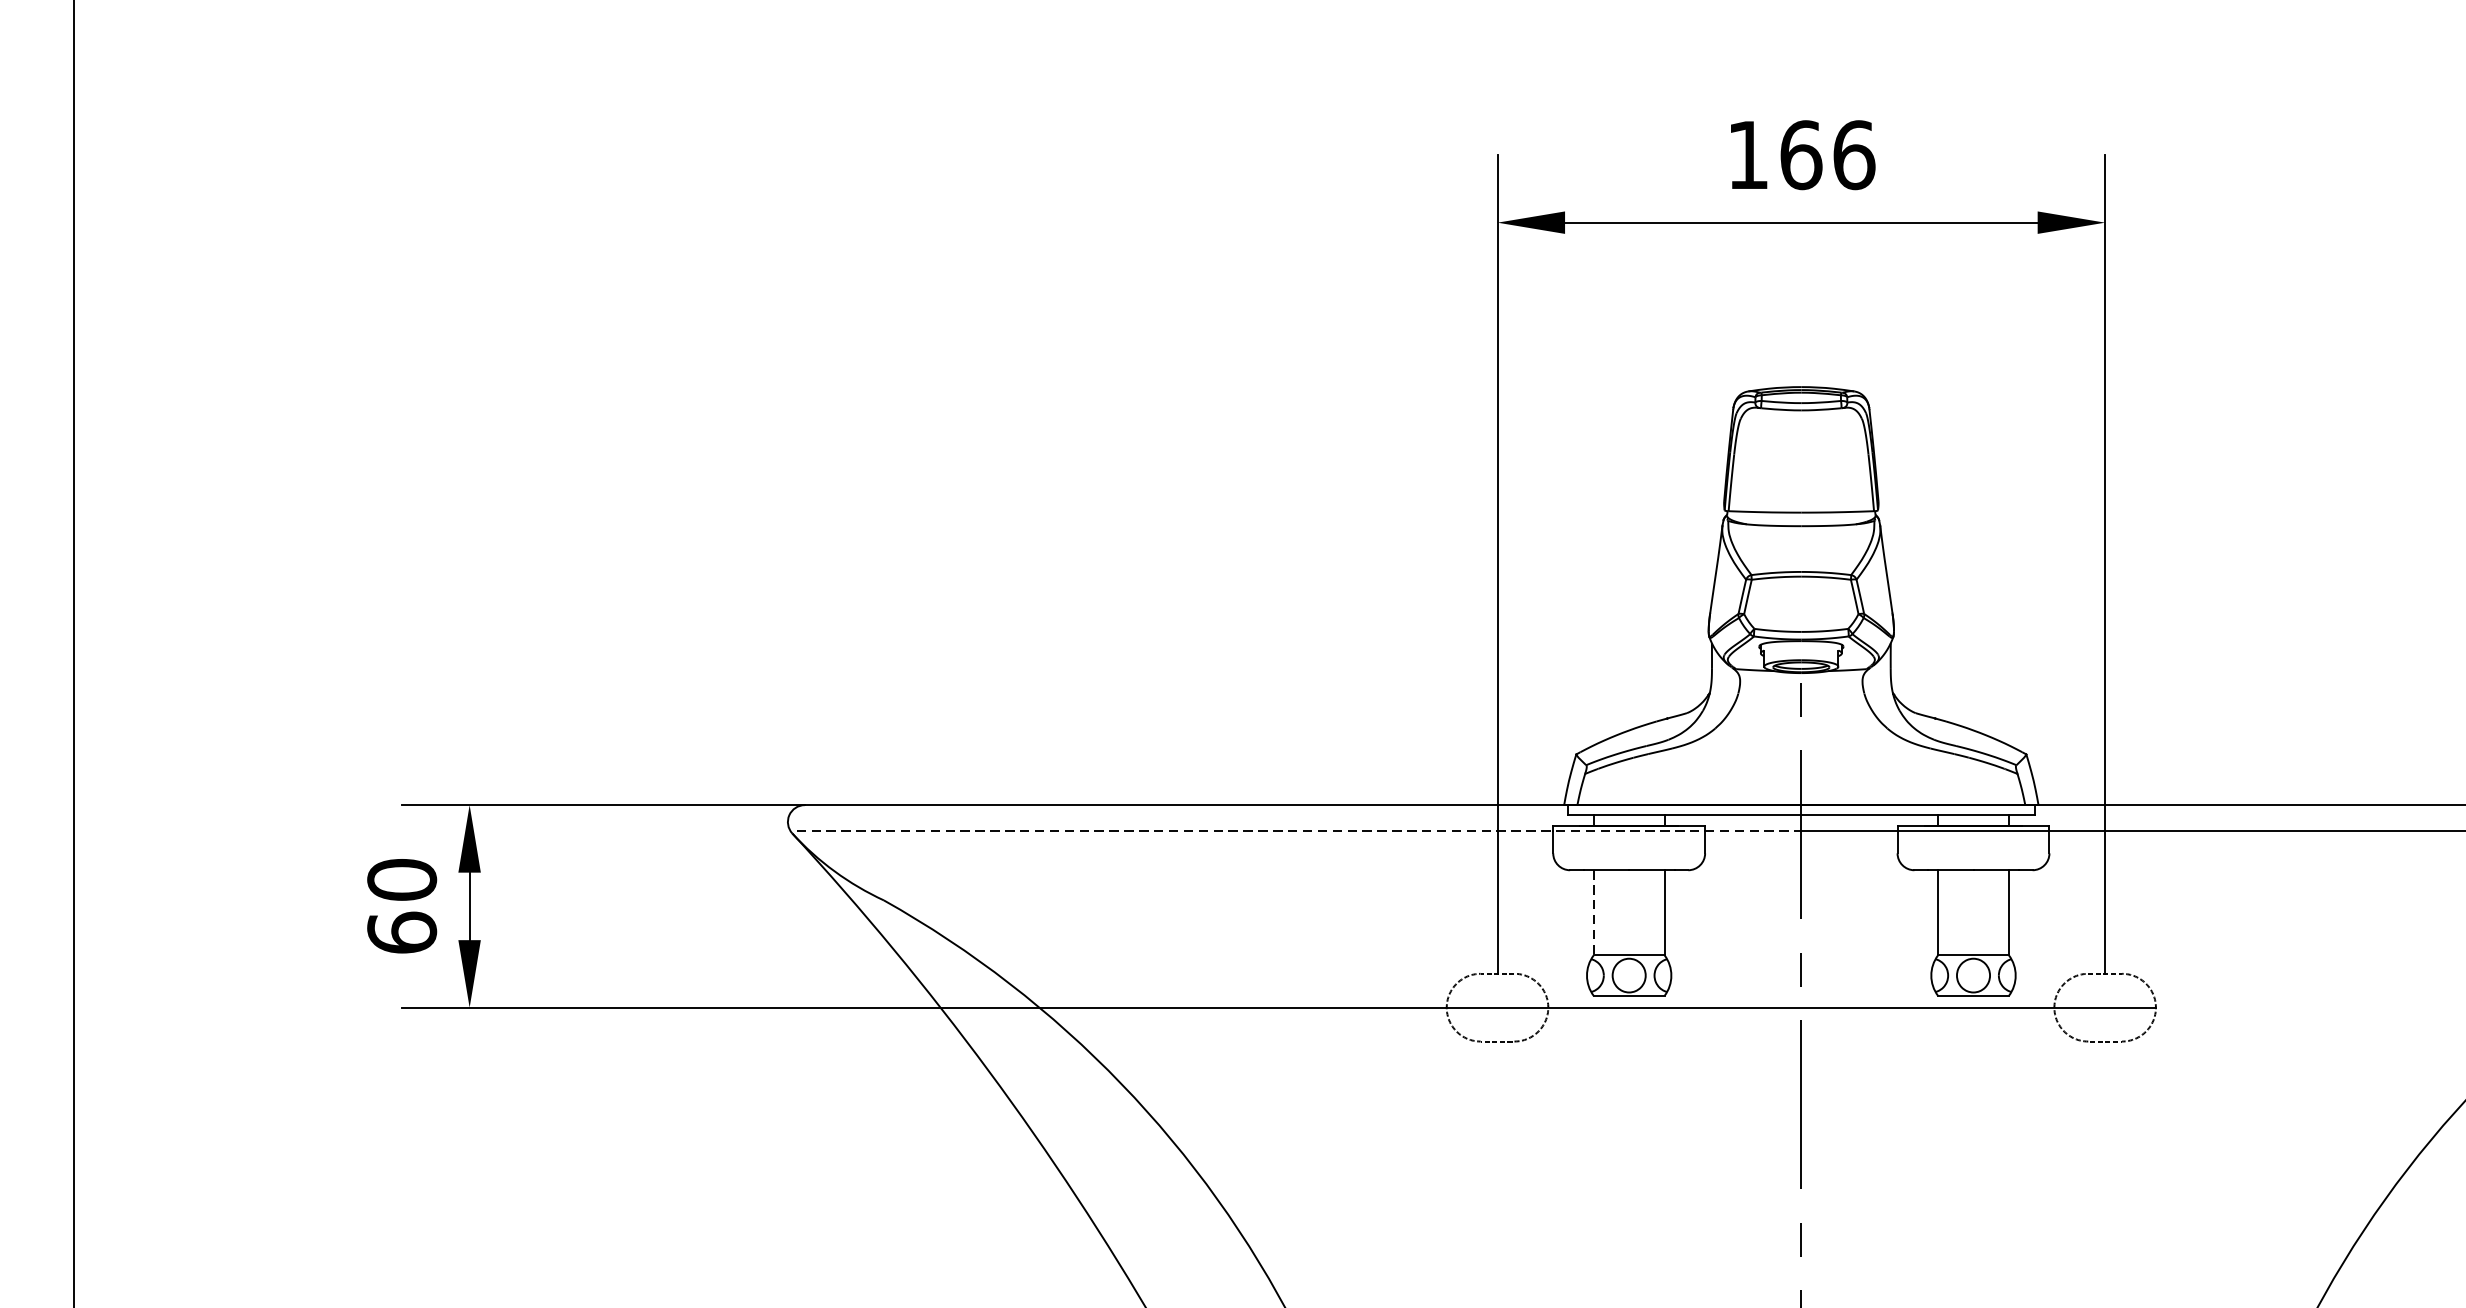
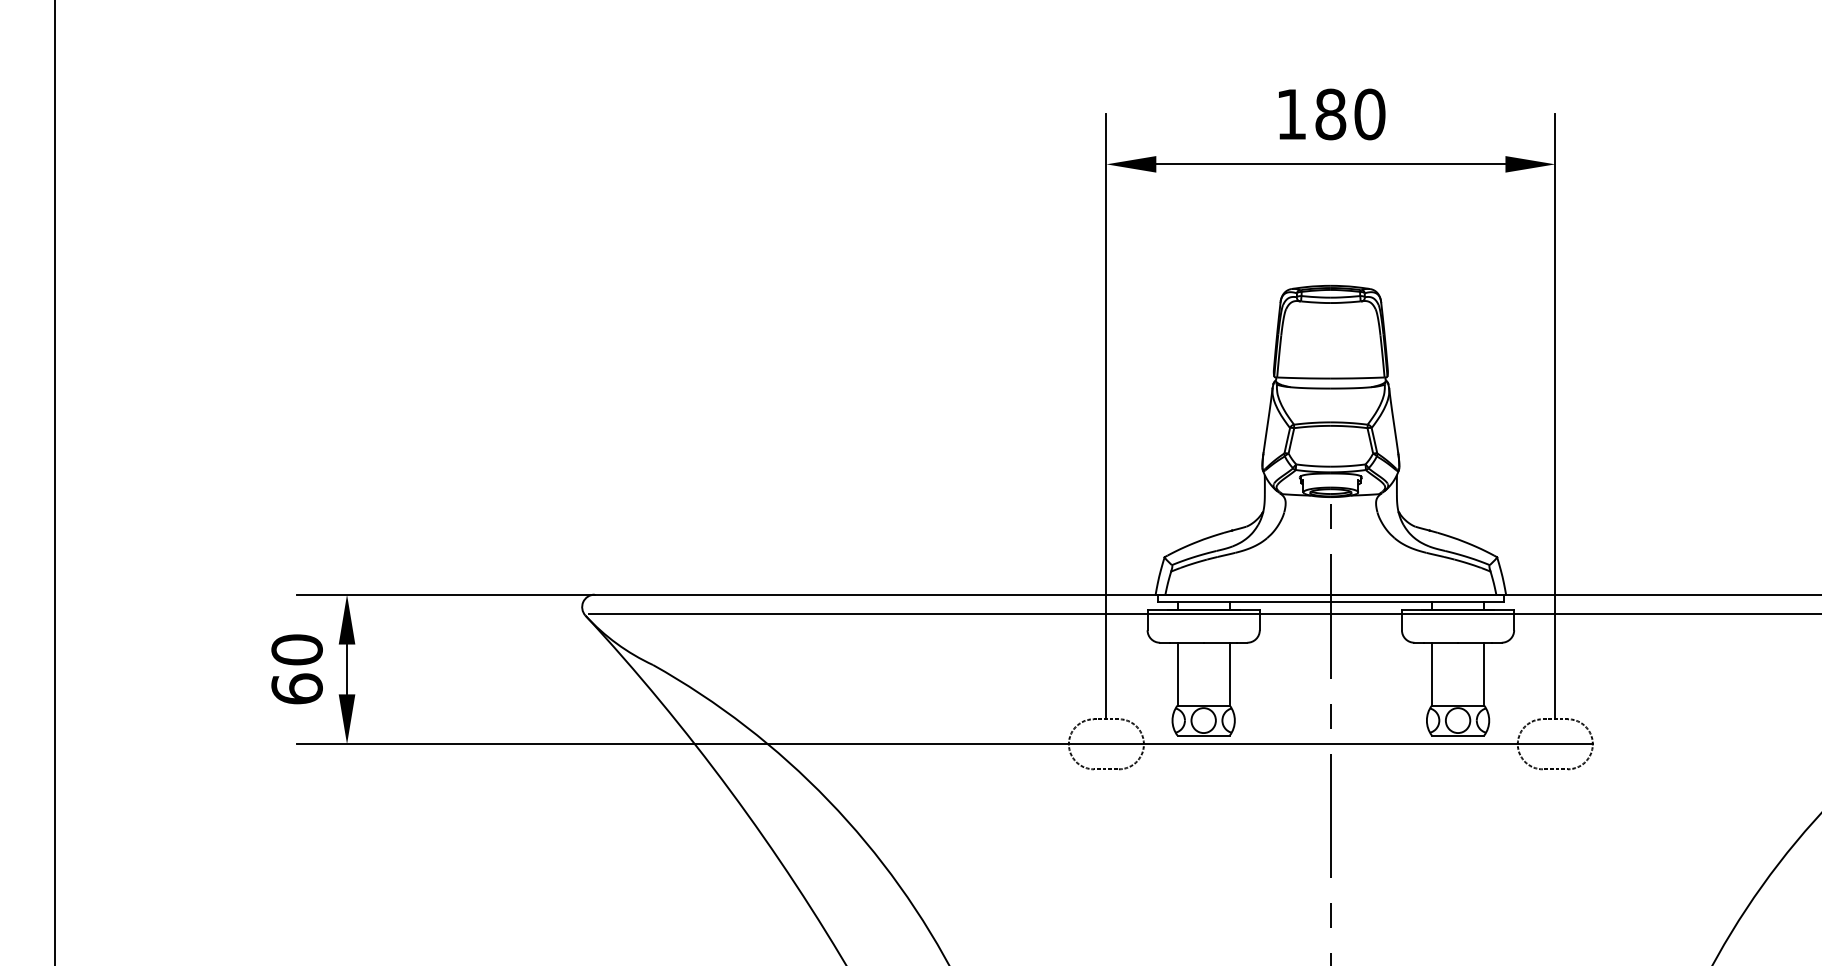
text: (1827, 155) -> (1350, 114), 166 -> 180
line: (1300, 830) -> (960, 613), dashed -> solid
line: (1593, 913) -> (1177, 674), dashed -> solid

